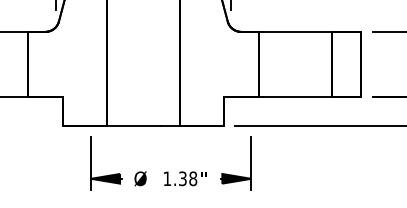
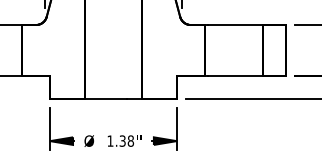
part: (168, 171) -> (111, 135), moved

